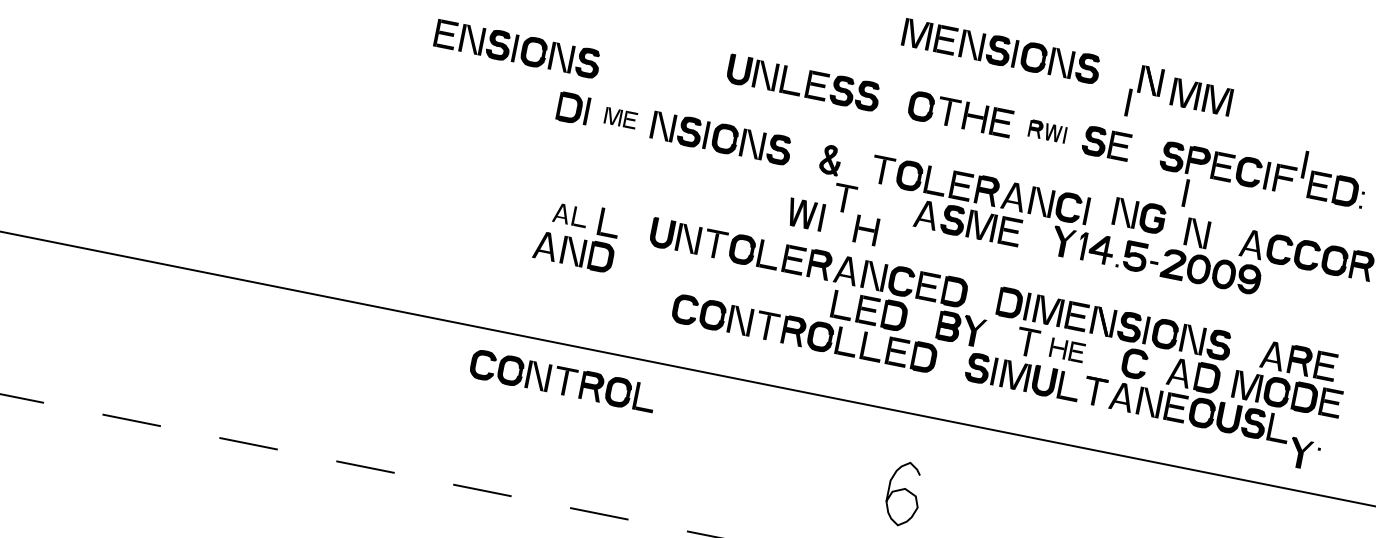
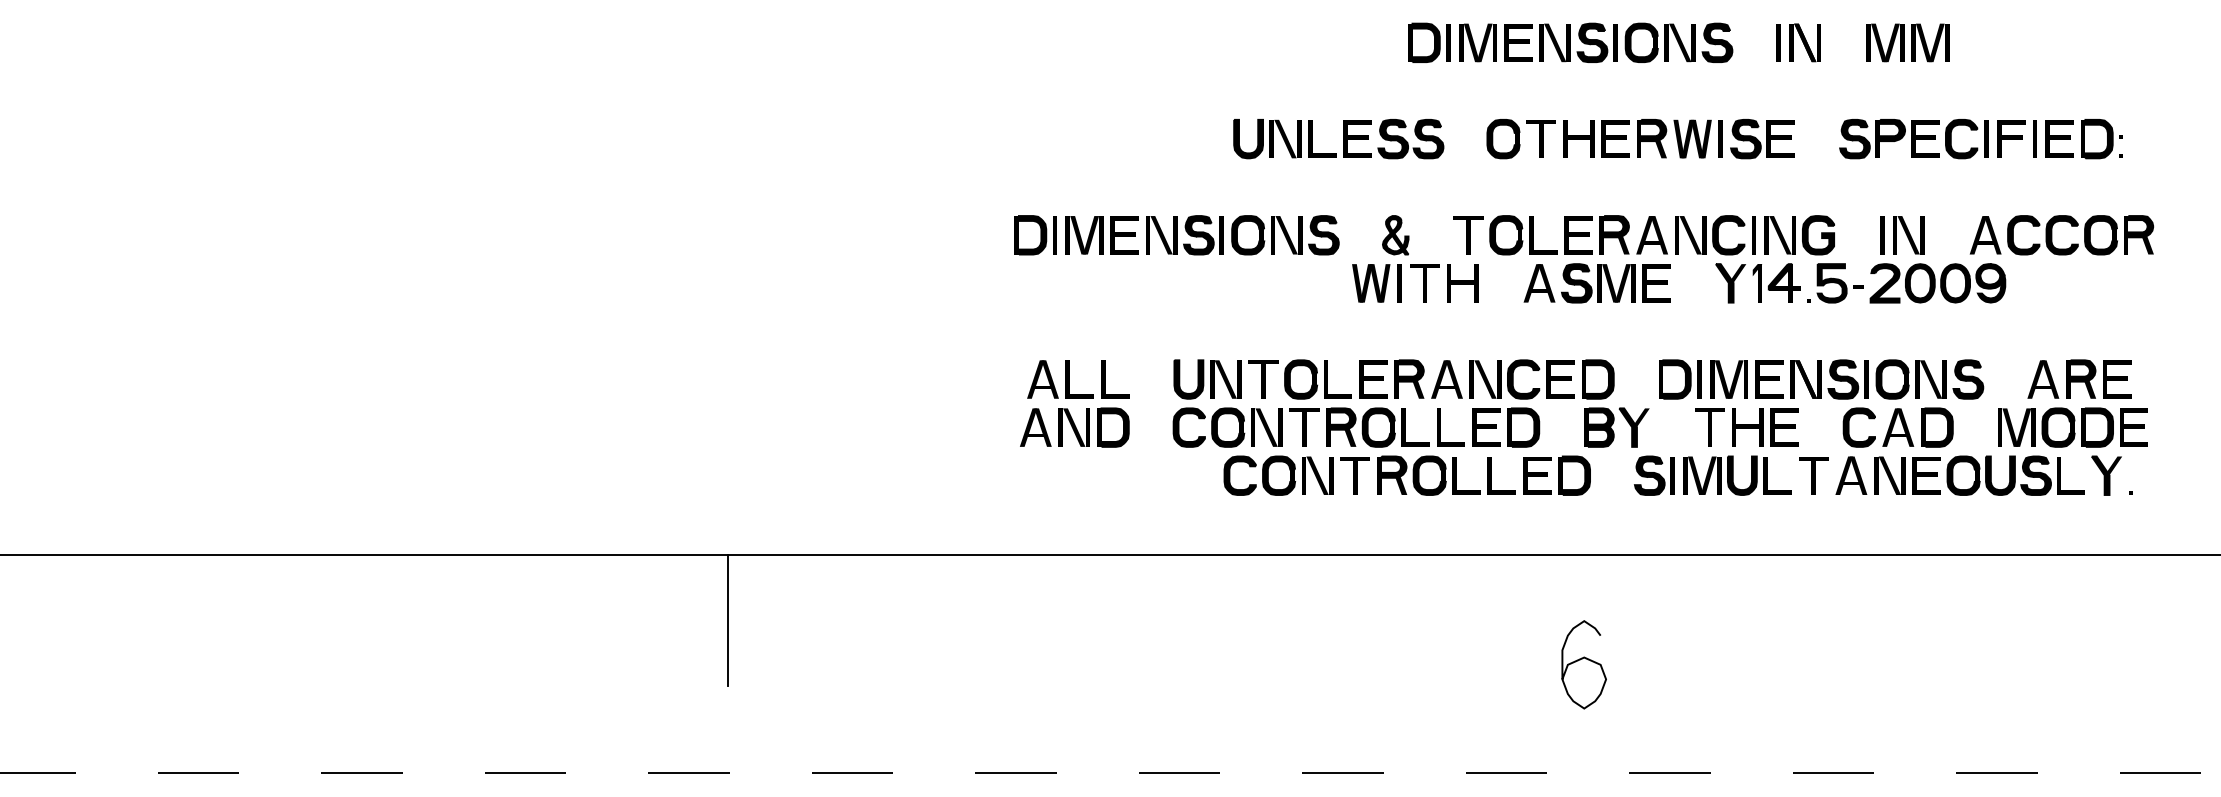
part: (882, 27) -> (1429, 42), added
part: (517, 48) -> (944, 169), removed
part: (1201, 96) -> (1907, 42), moved
line: (1128, 102) -> (1778, 42), moved
part: (620, 118) -> (1101, 235), size x1.67
part: (1047, 131) -> (1679, 138), size x1.67
line: (1304, 164) -> (2034, 138), moved
line: (1185, 193) -> (1882, 235), moved
part: (805, 214) -> (1376, 283), moved
part: (570, 215) -> (1060, 379), size x1.43
part: (1139, 215) -> (1799, 235), moved
part: (866, 230) -> (1462, 283), moved
line: (298, 339) -> (727, 619), added
part: (1067, 350) -> (1765, 427), size x1.43
part: (1193, 375) -> (1917, 427), moved
part: (562, 380) -> (1300, 427), moved
part: (1300, 453) -> (2106, 475), moved

